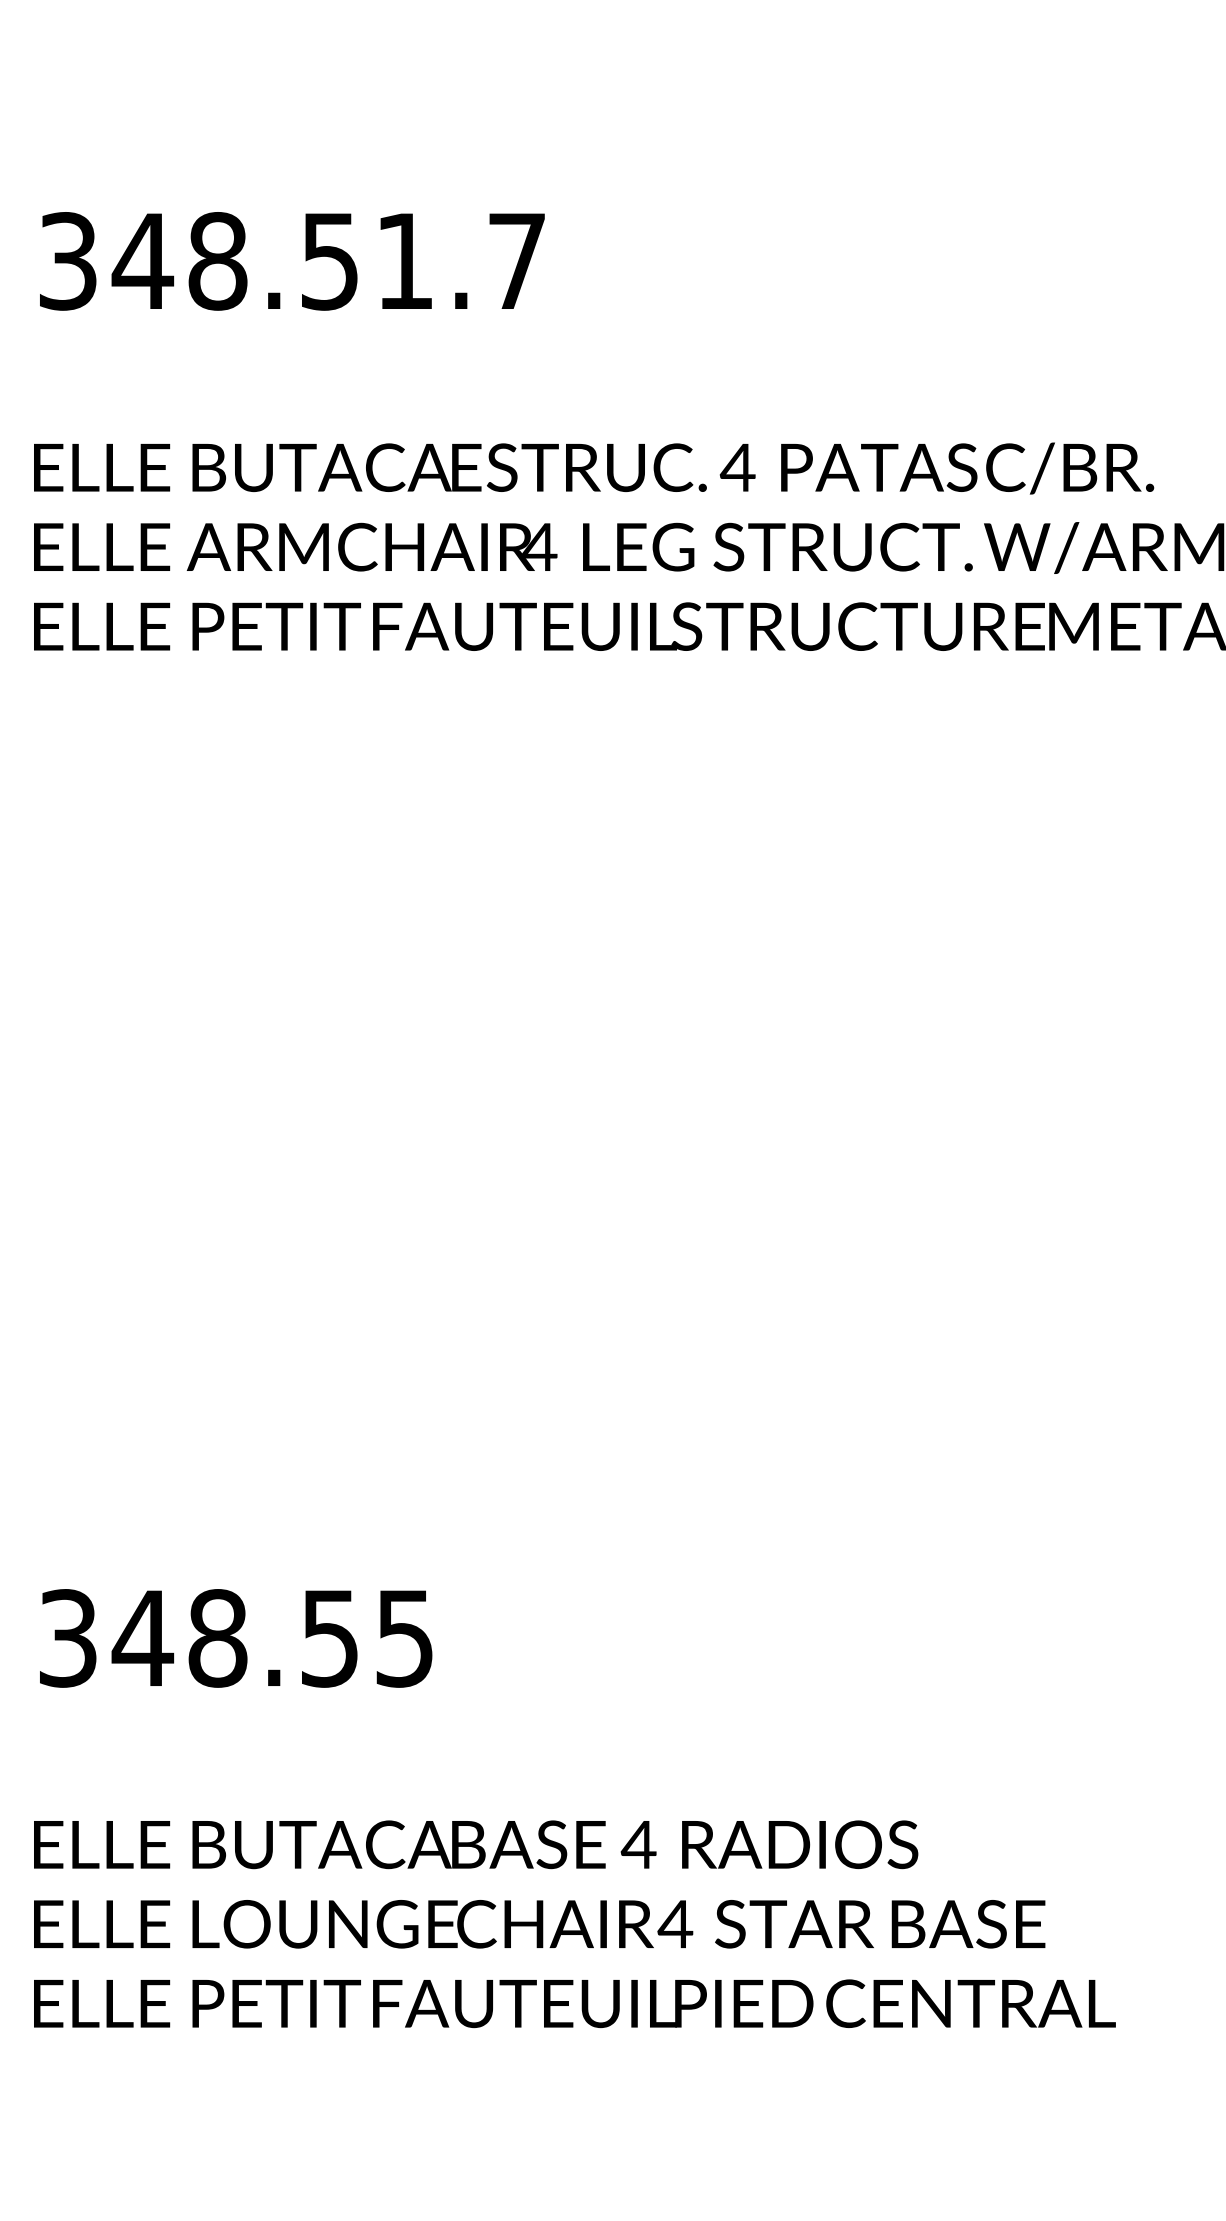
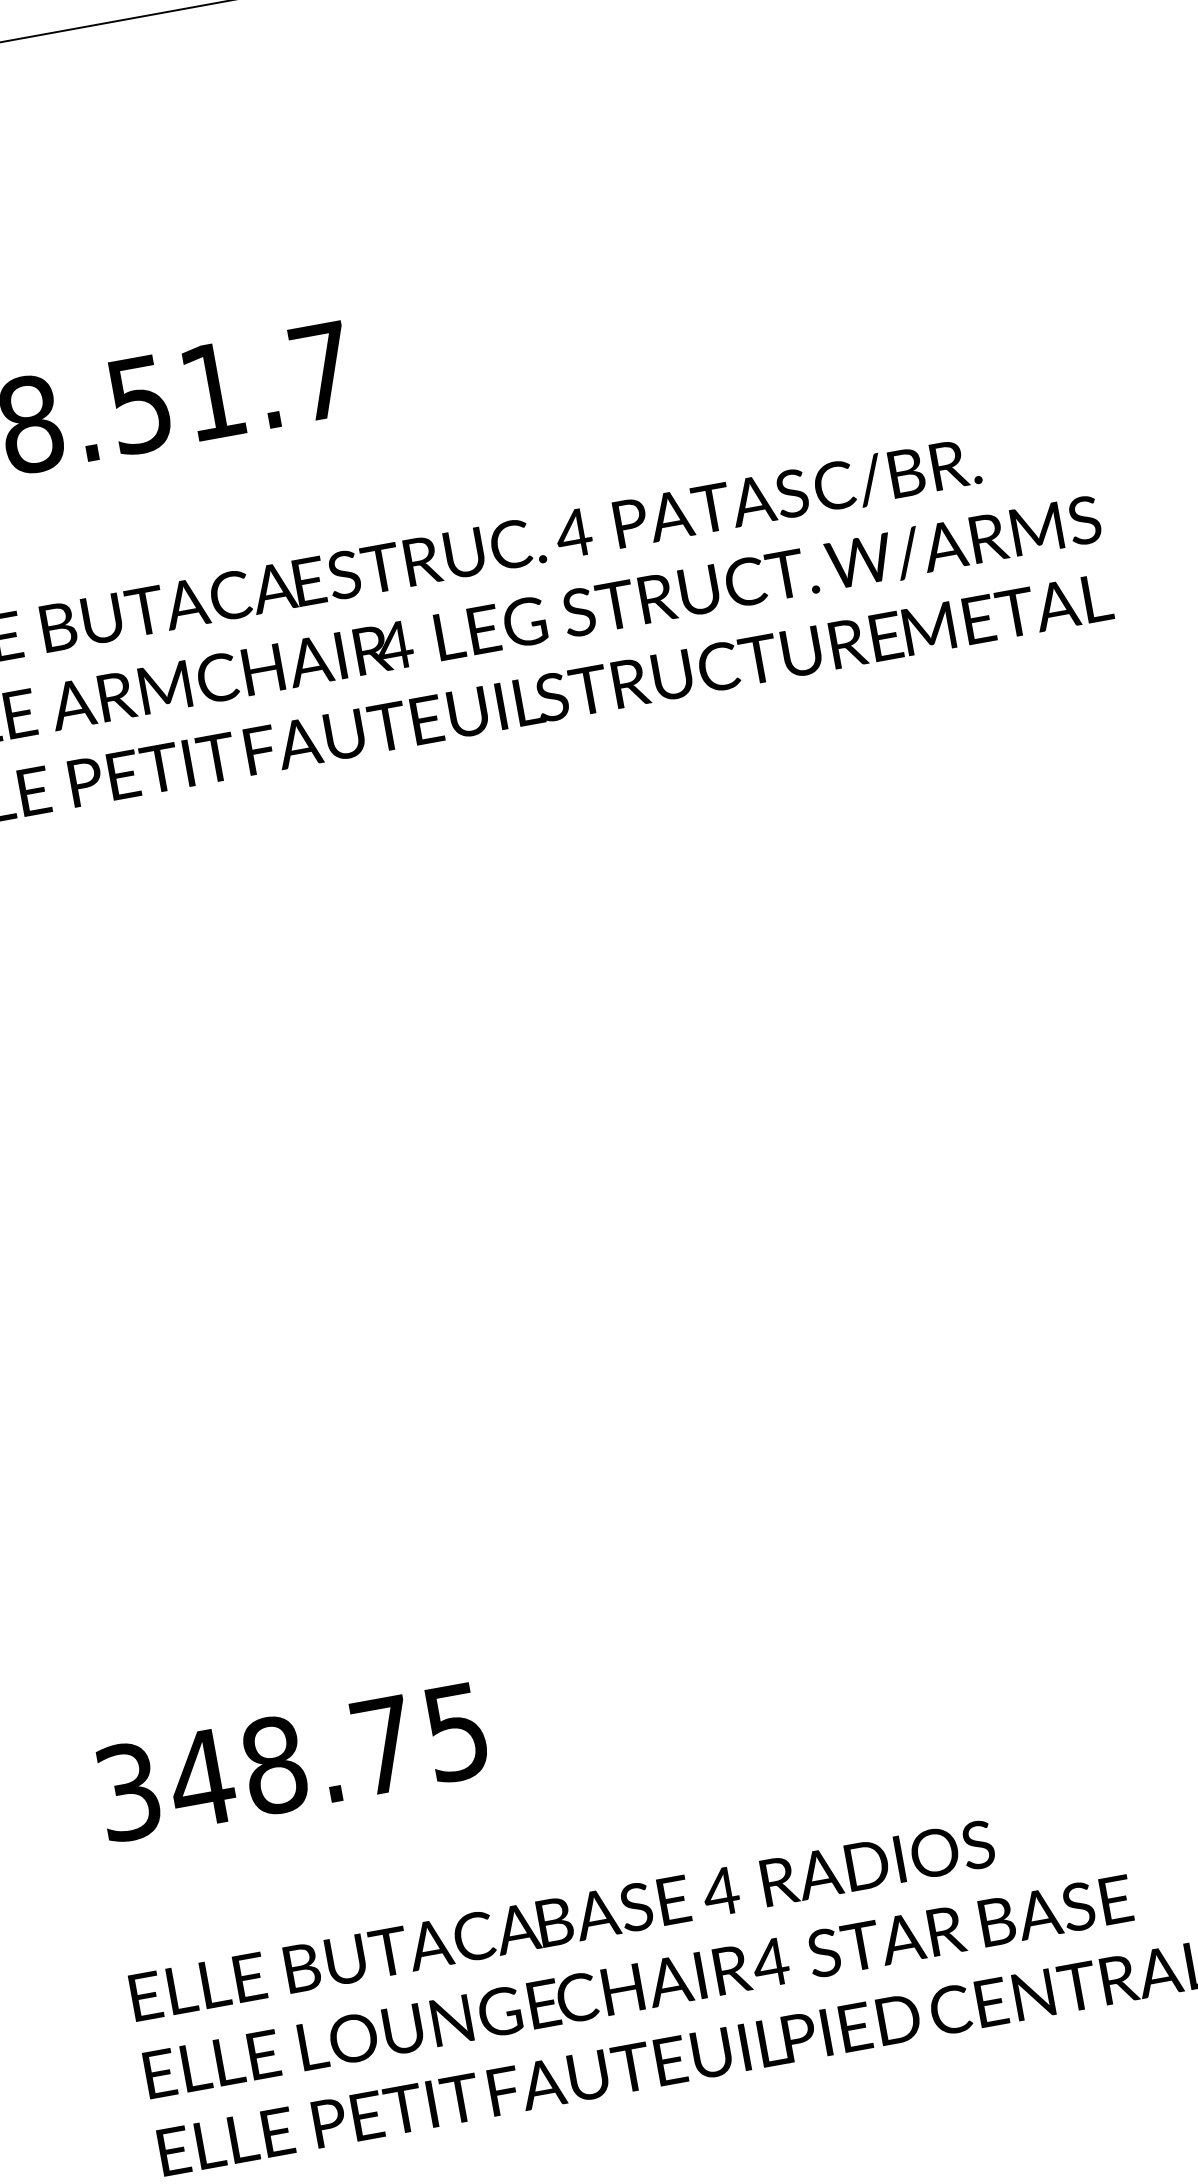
text: (329, 1638) -> (383, 1745), 348.55 -> 348.75

